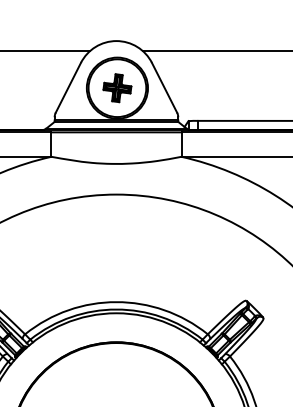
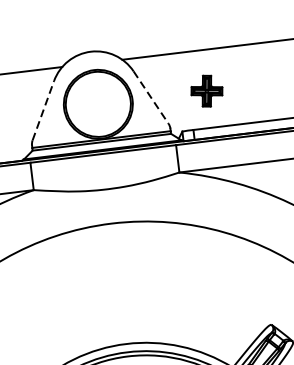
line: (68, 87) -> (43, 110), solid -> dashed
line: (164, 87) -> (150, 97), solid -> dashed
part: (117, 88) -> (207, 91), moved

